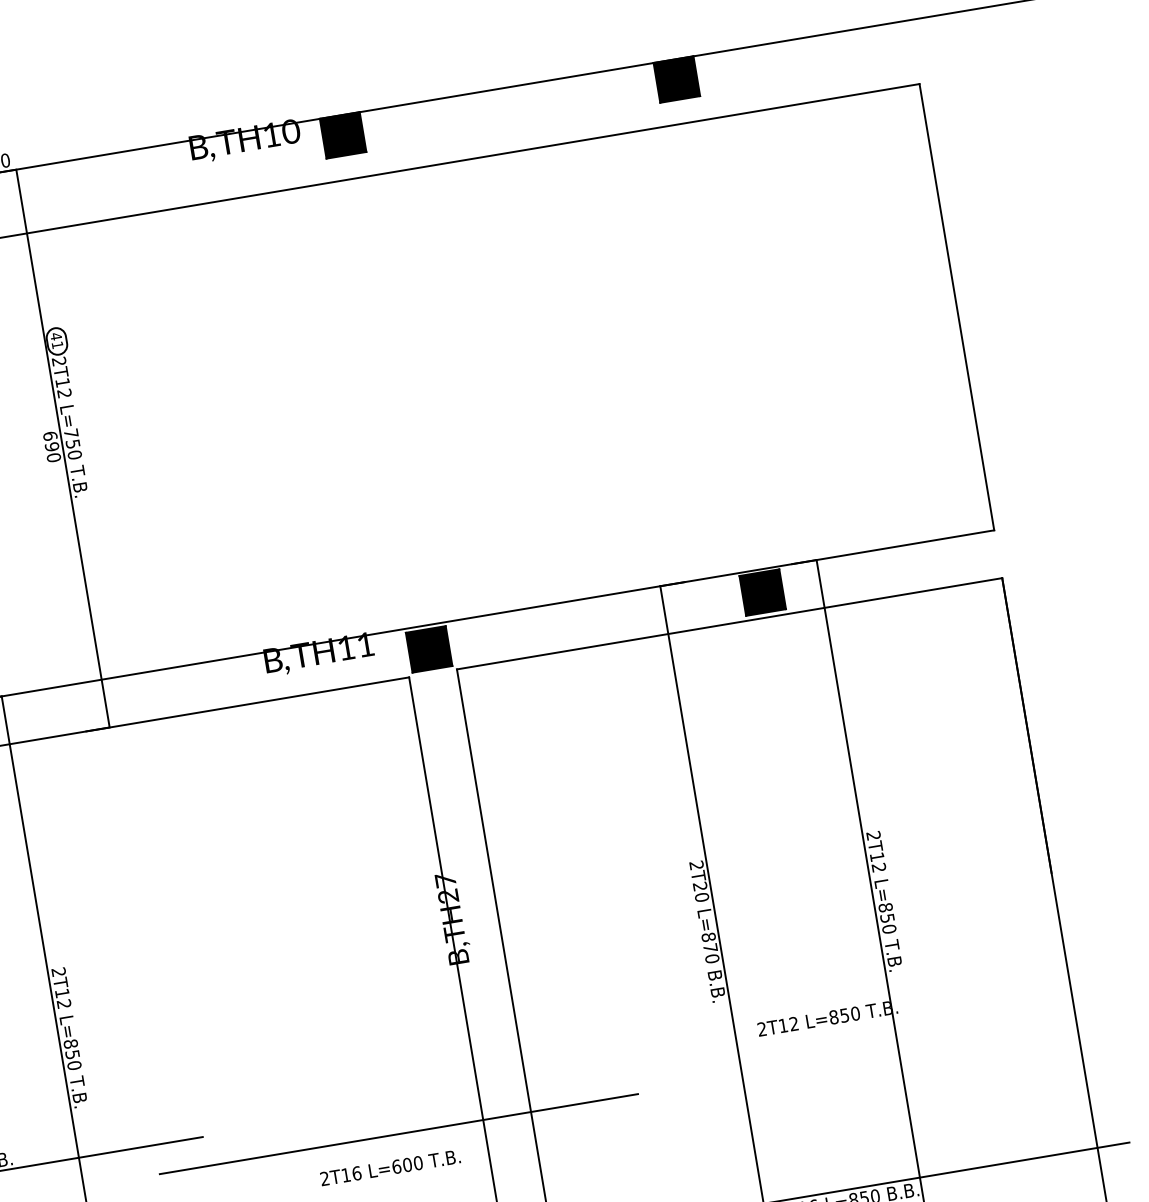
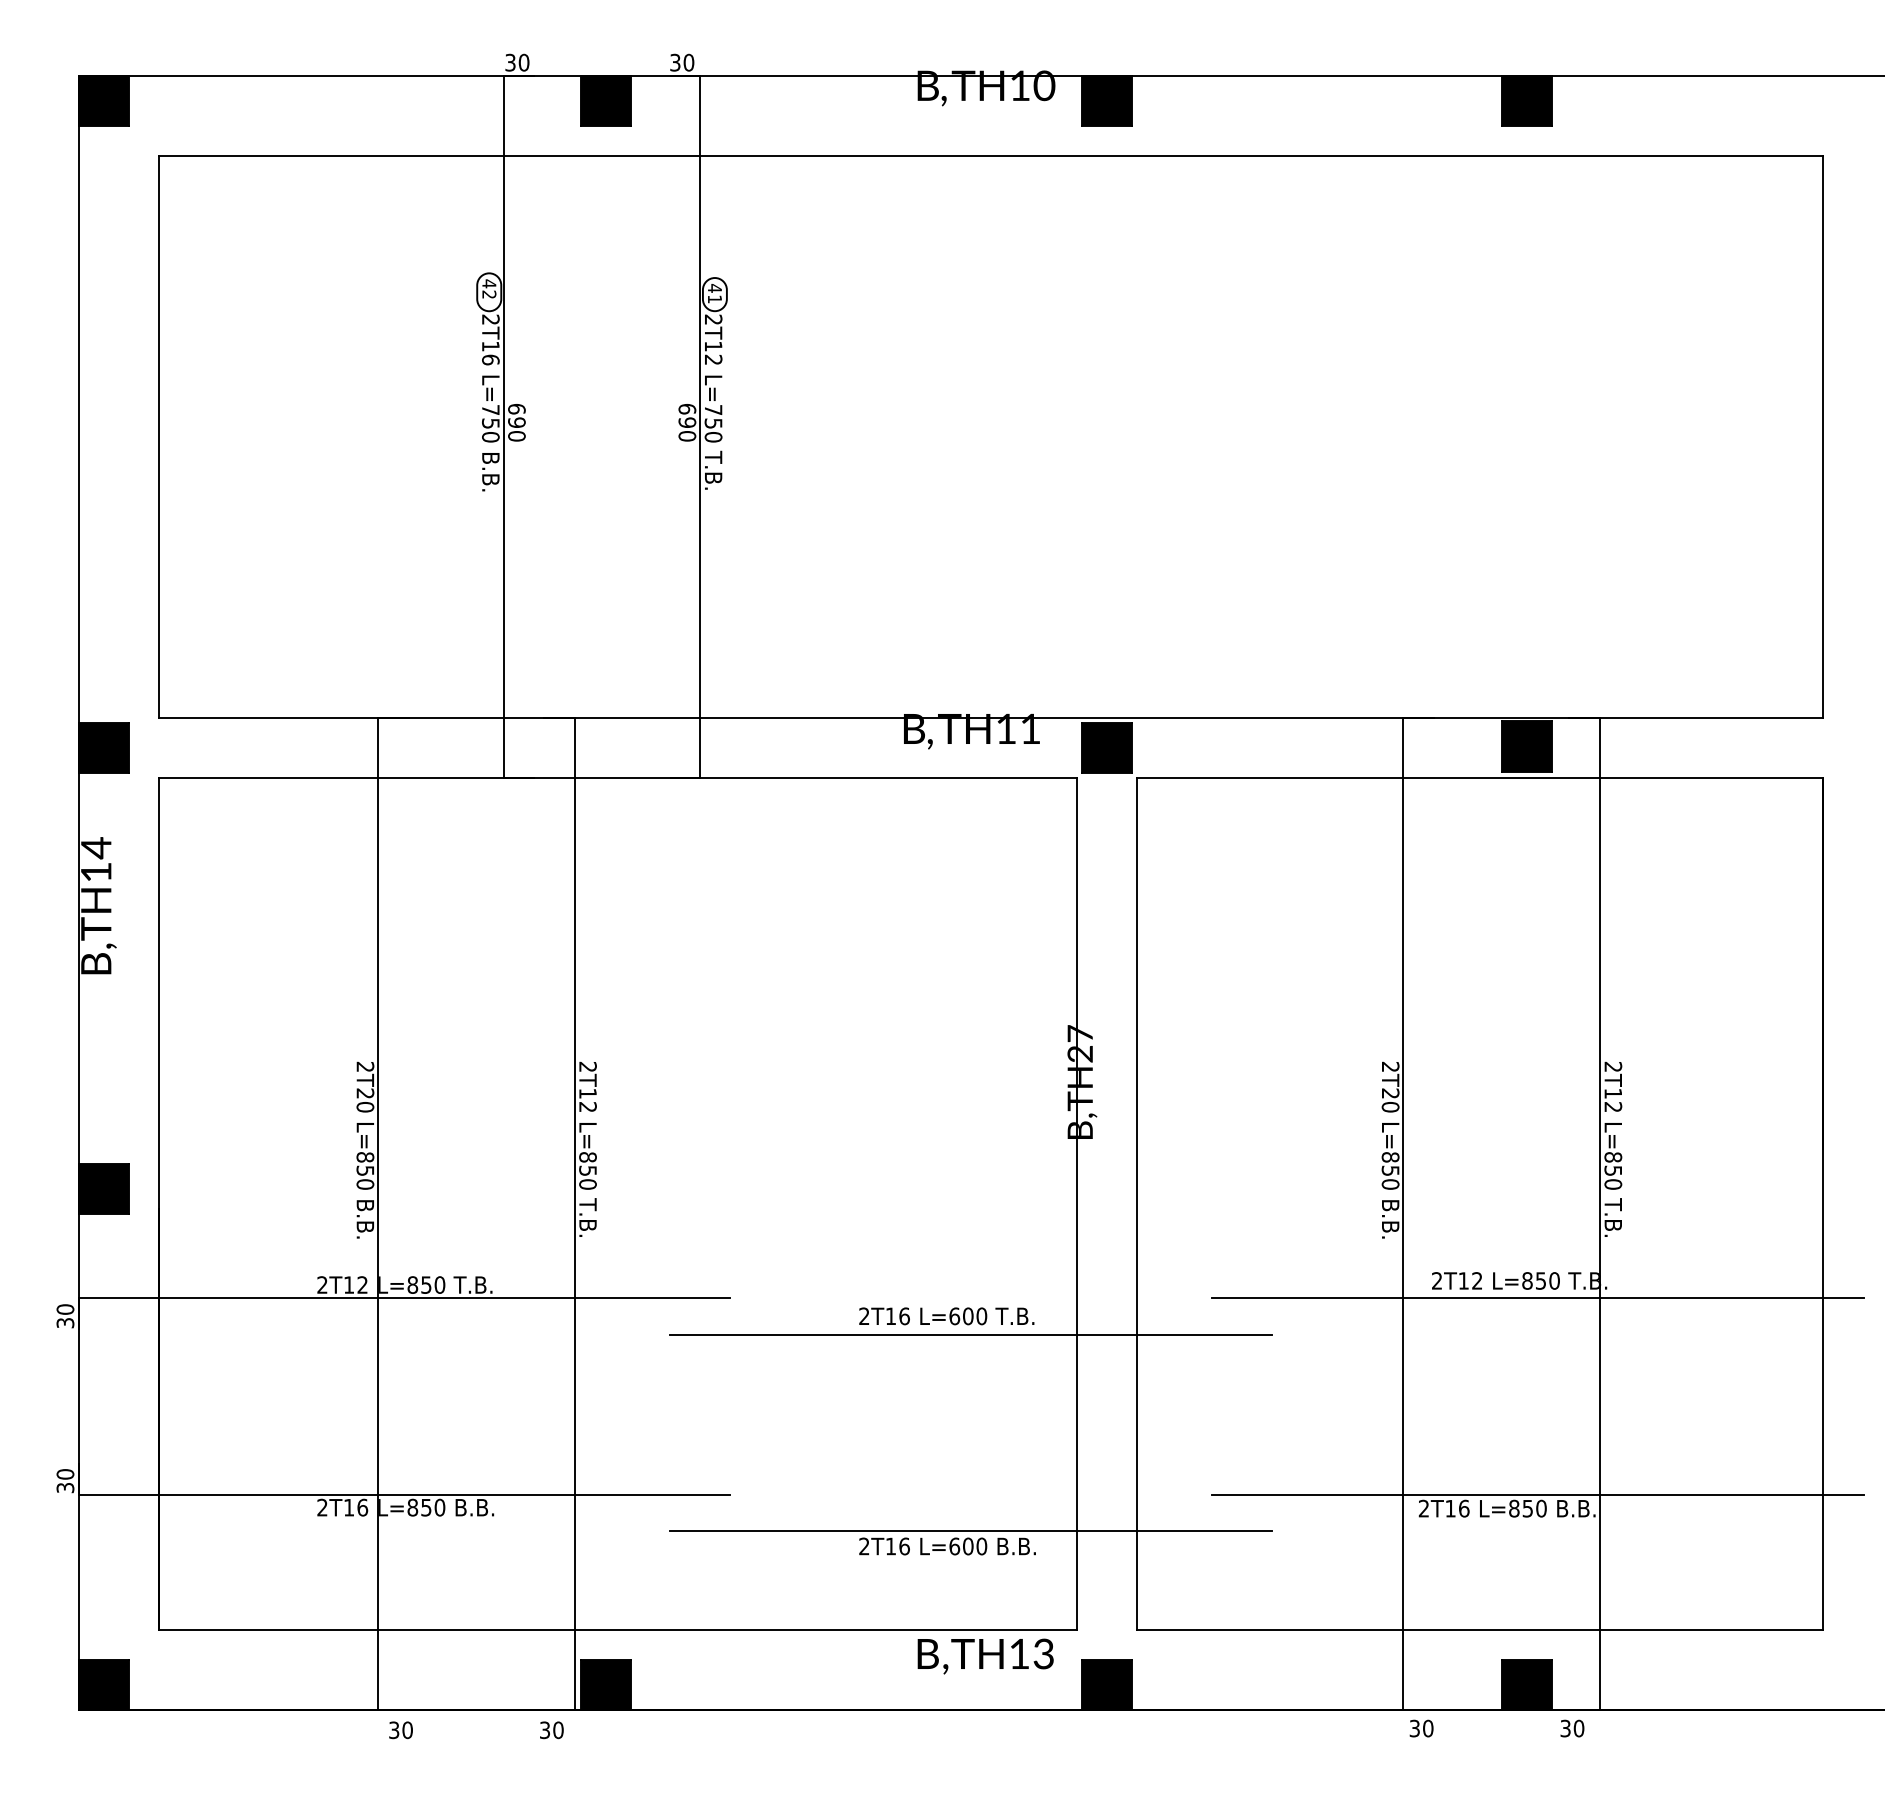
text: (710, 947) -> (1390, 1170), L=870 -> L=850
line: (844, 1029) -> (1537, 1298), added
text: (390, 1167) -> (946, 1316), moved

